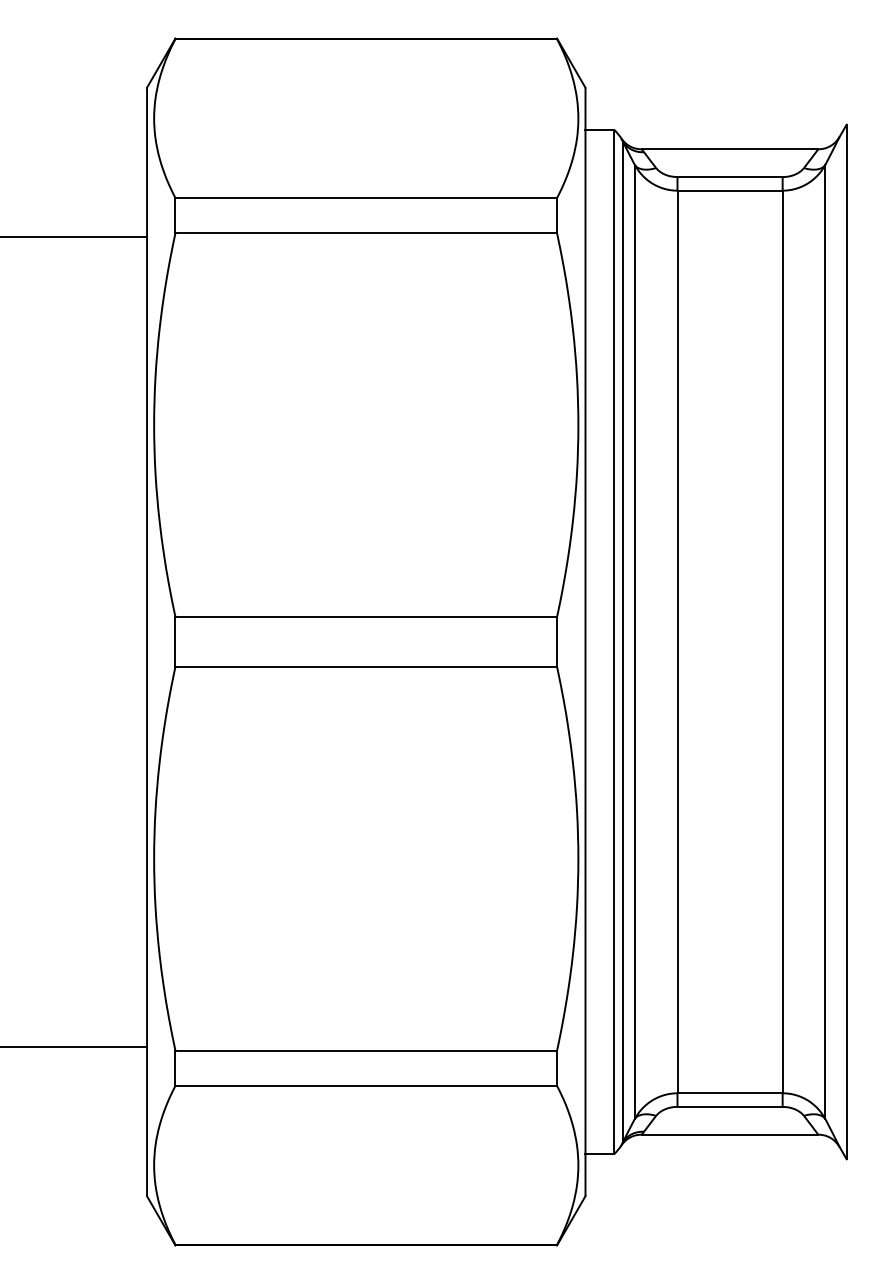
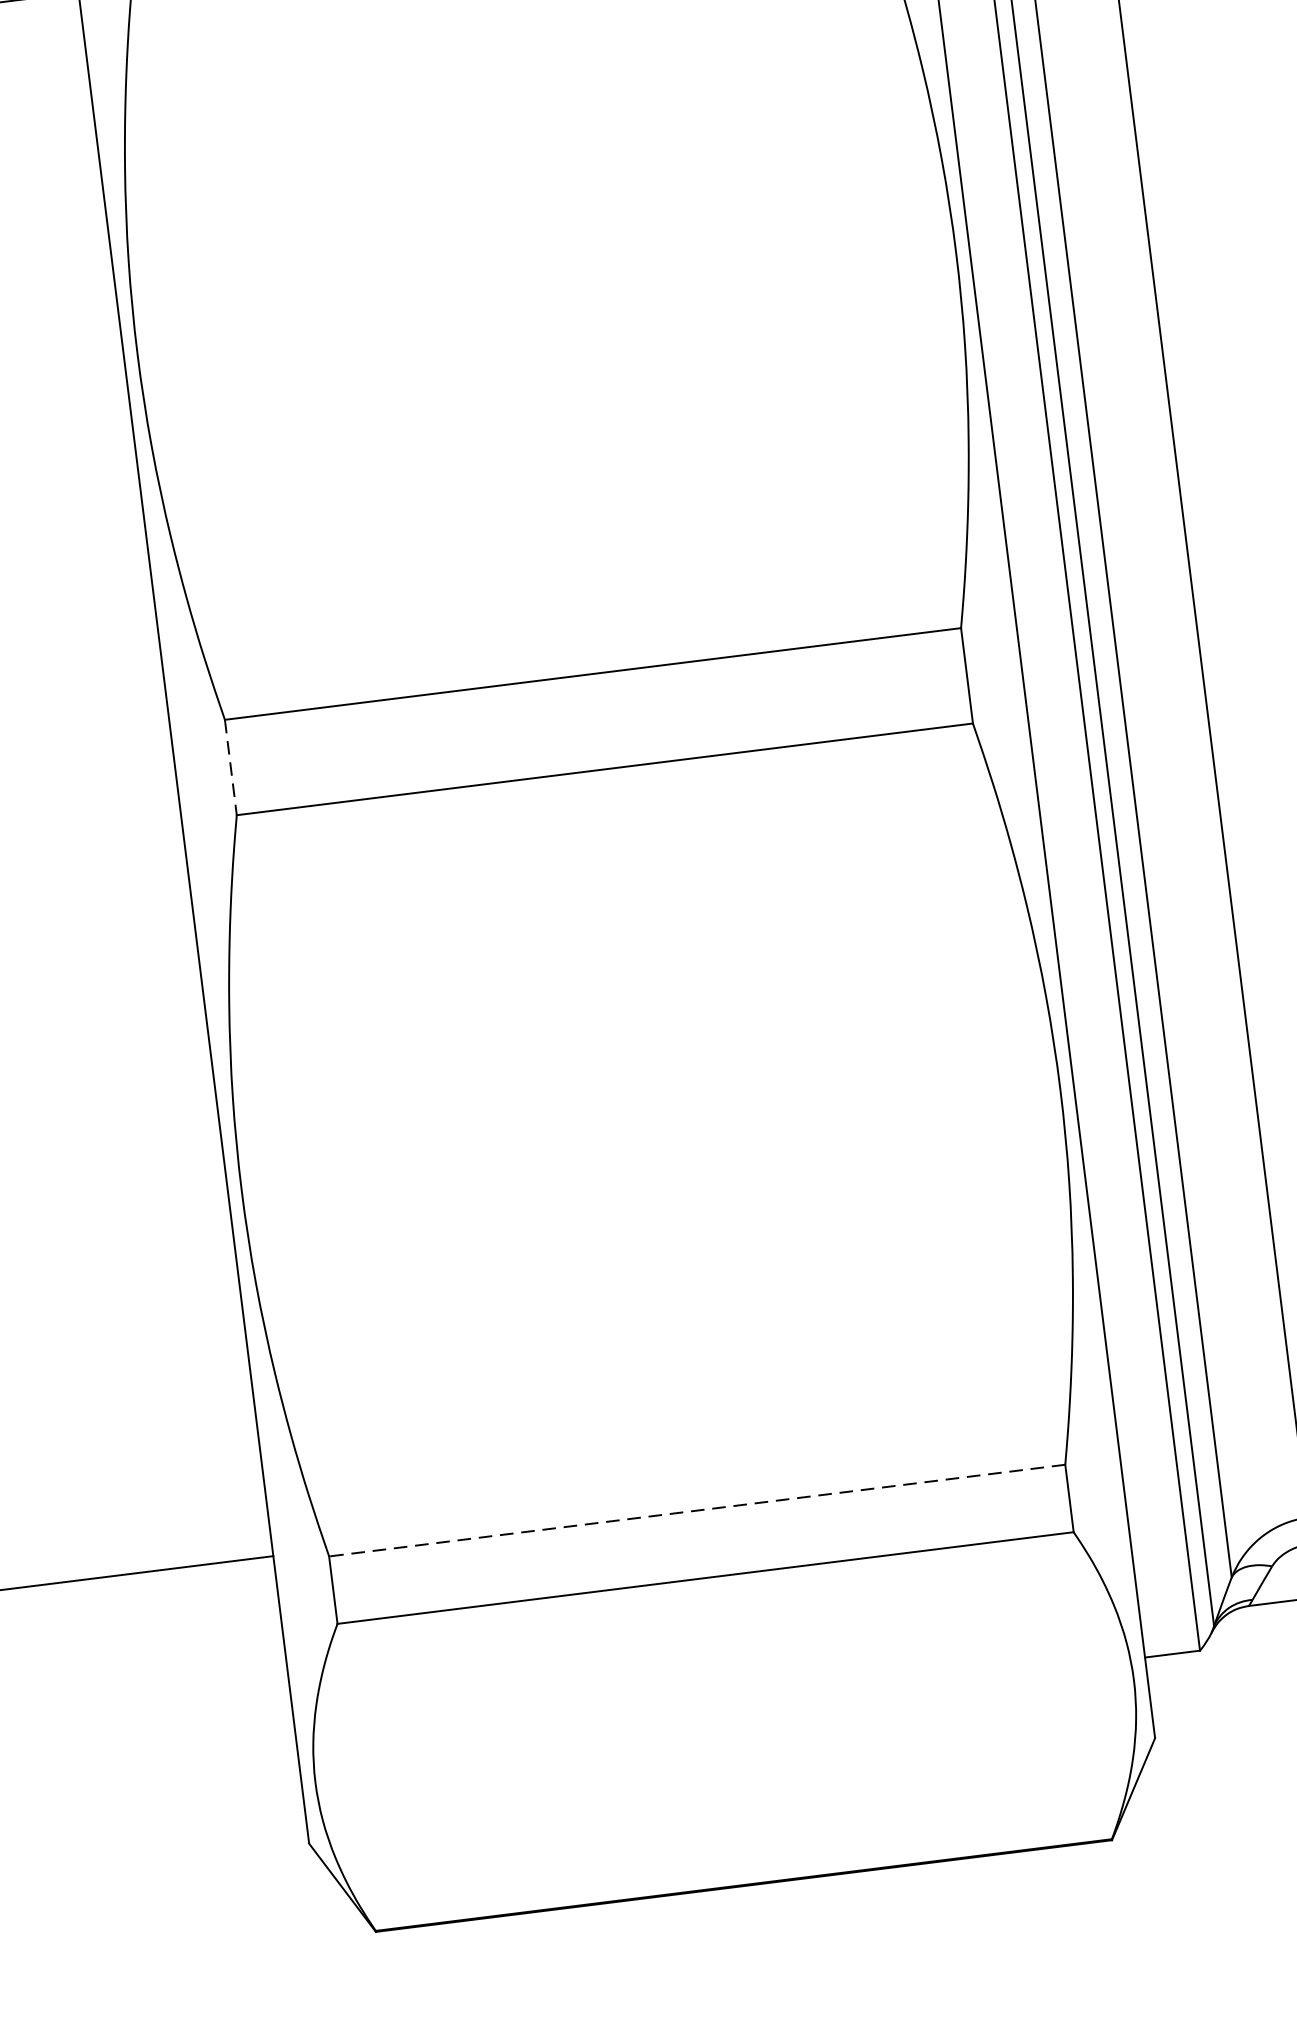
line: (175, 641) -> (230, 766), solid -> dashed
line: (366, 1050) -> (697, 1509), solid -> dashed

